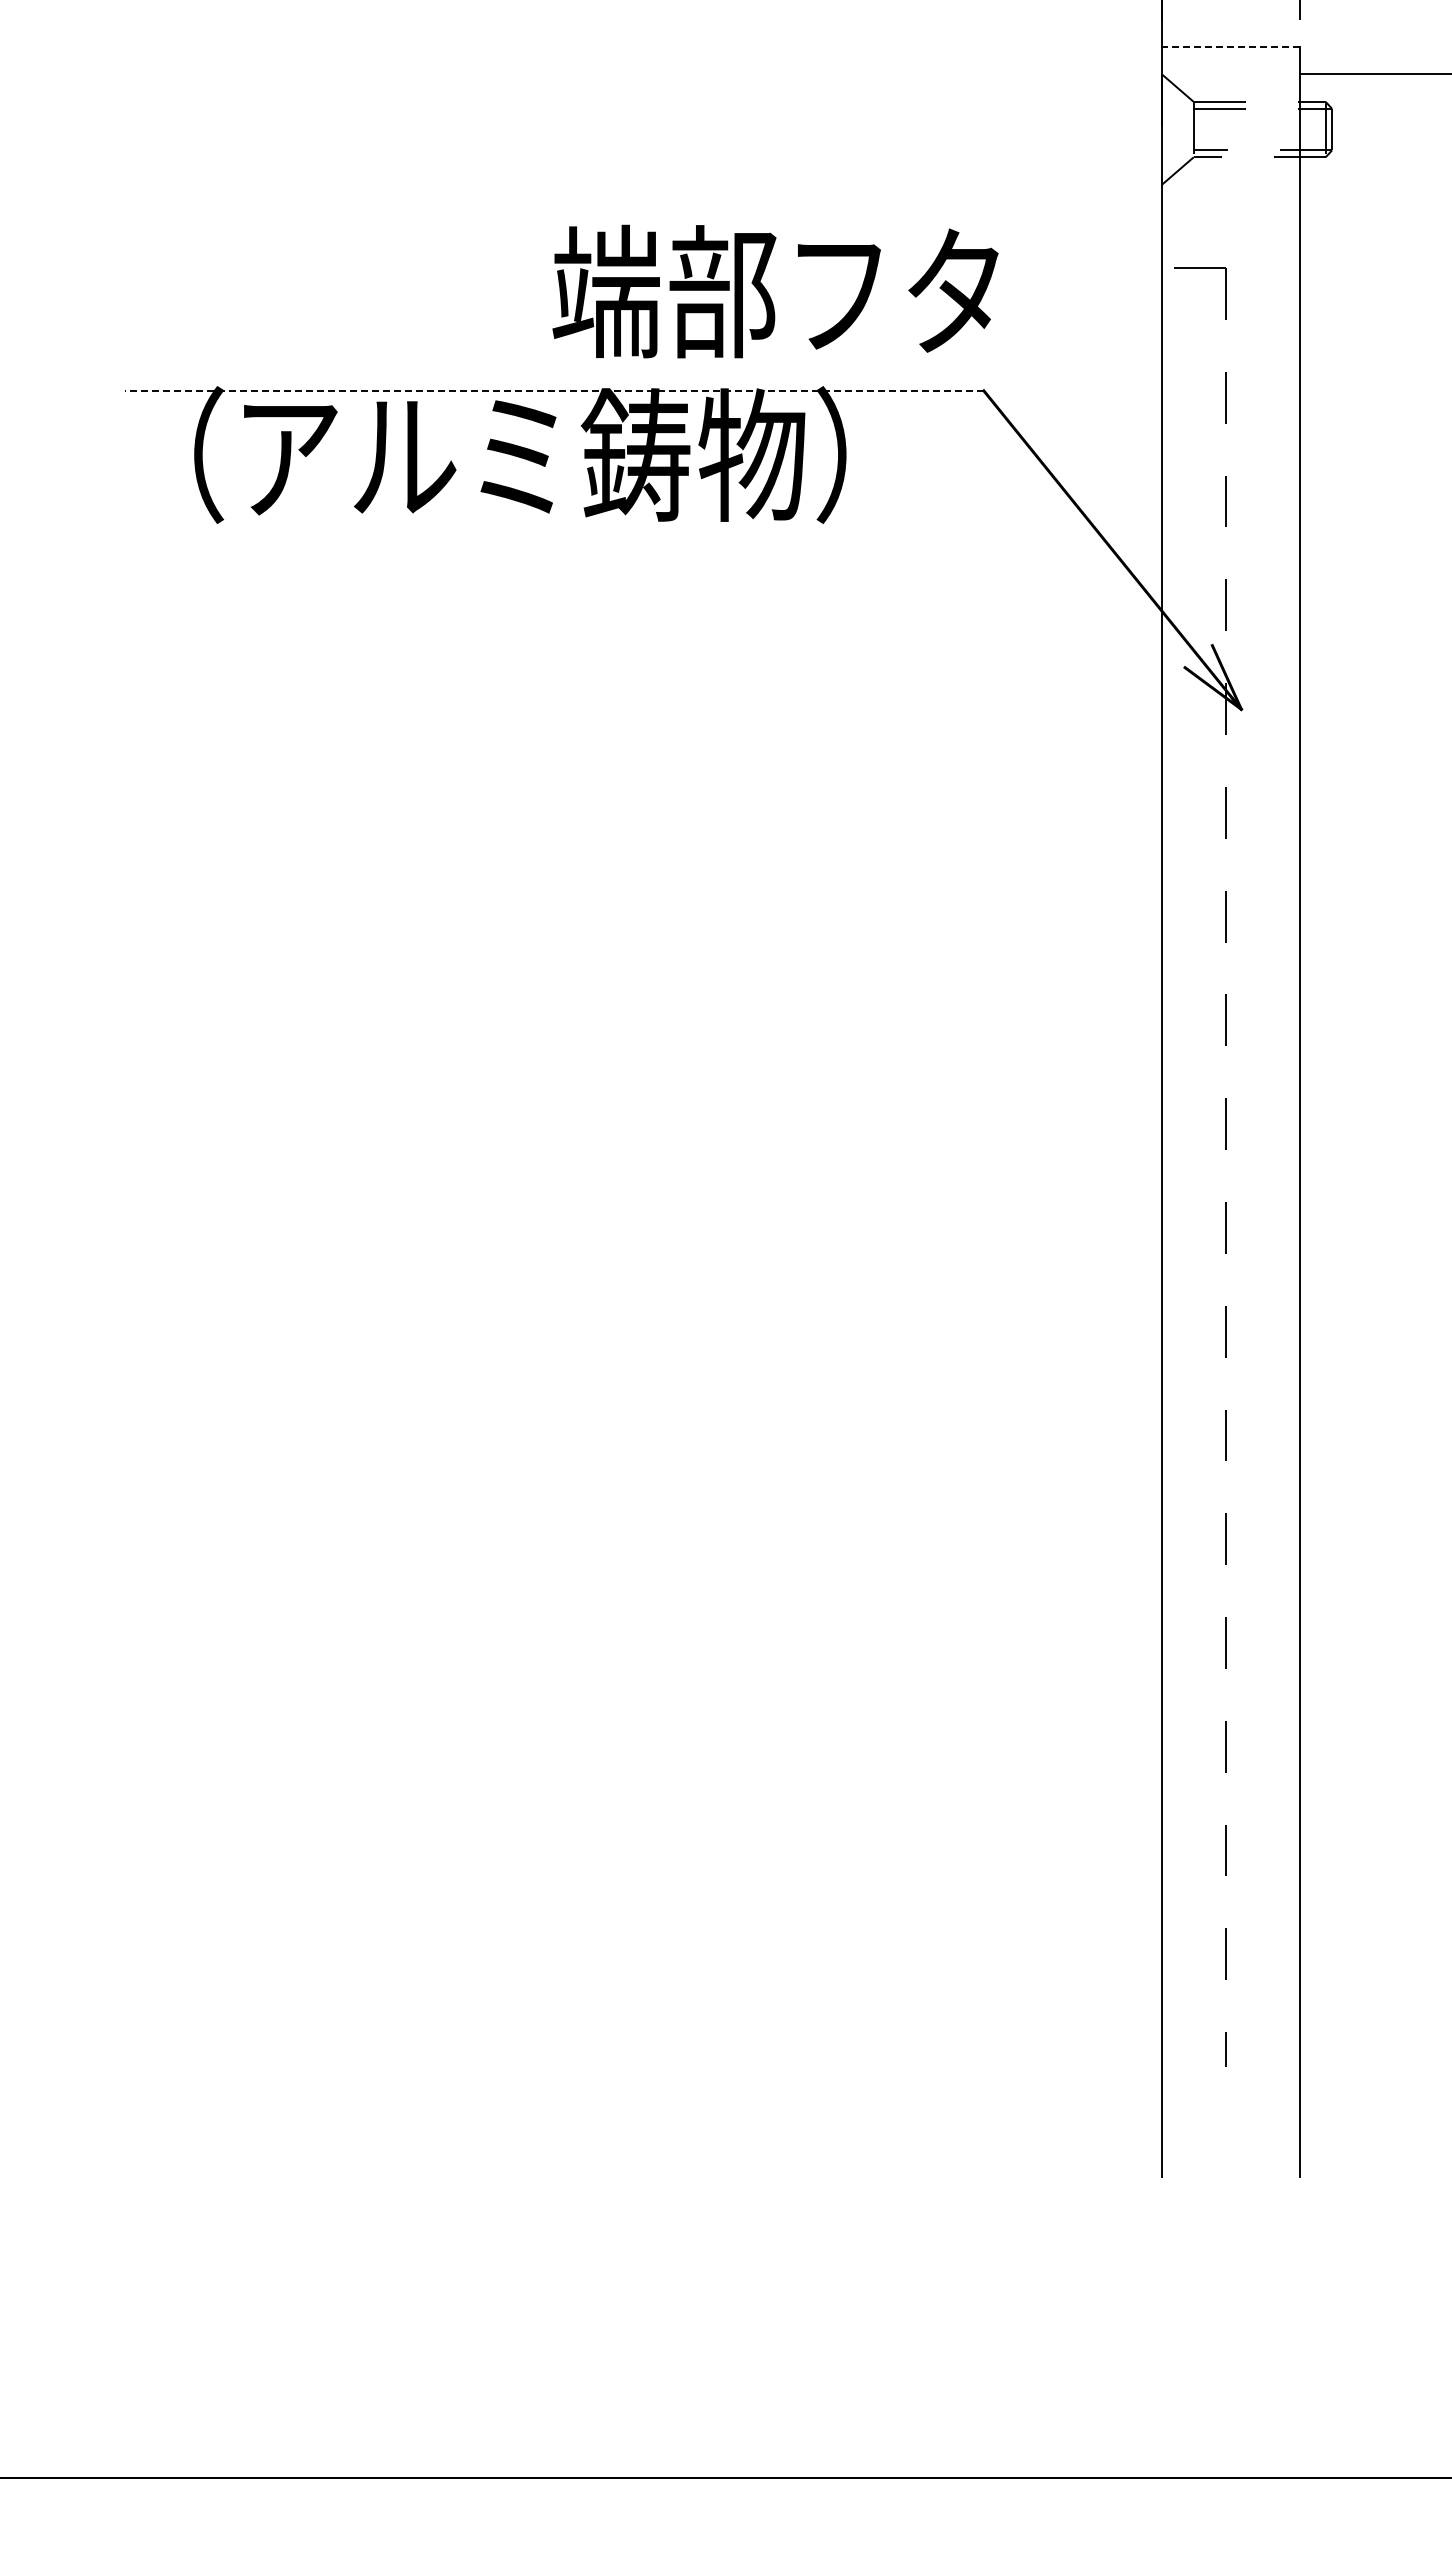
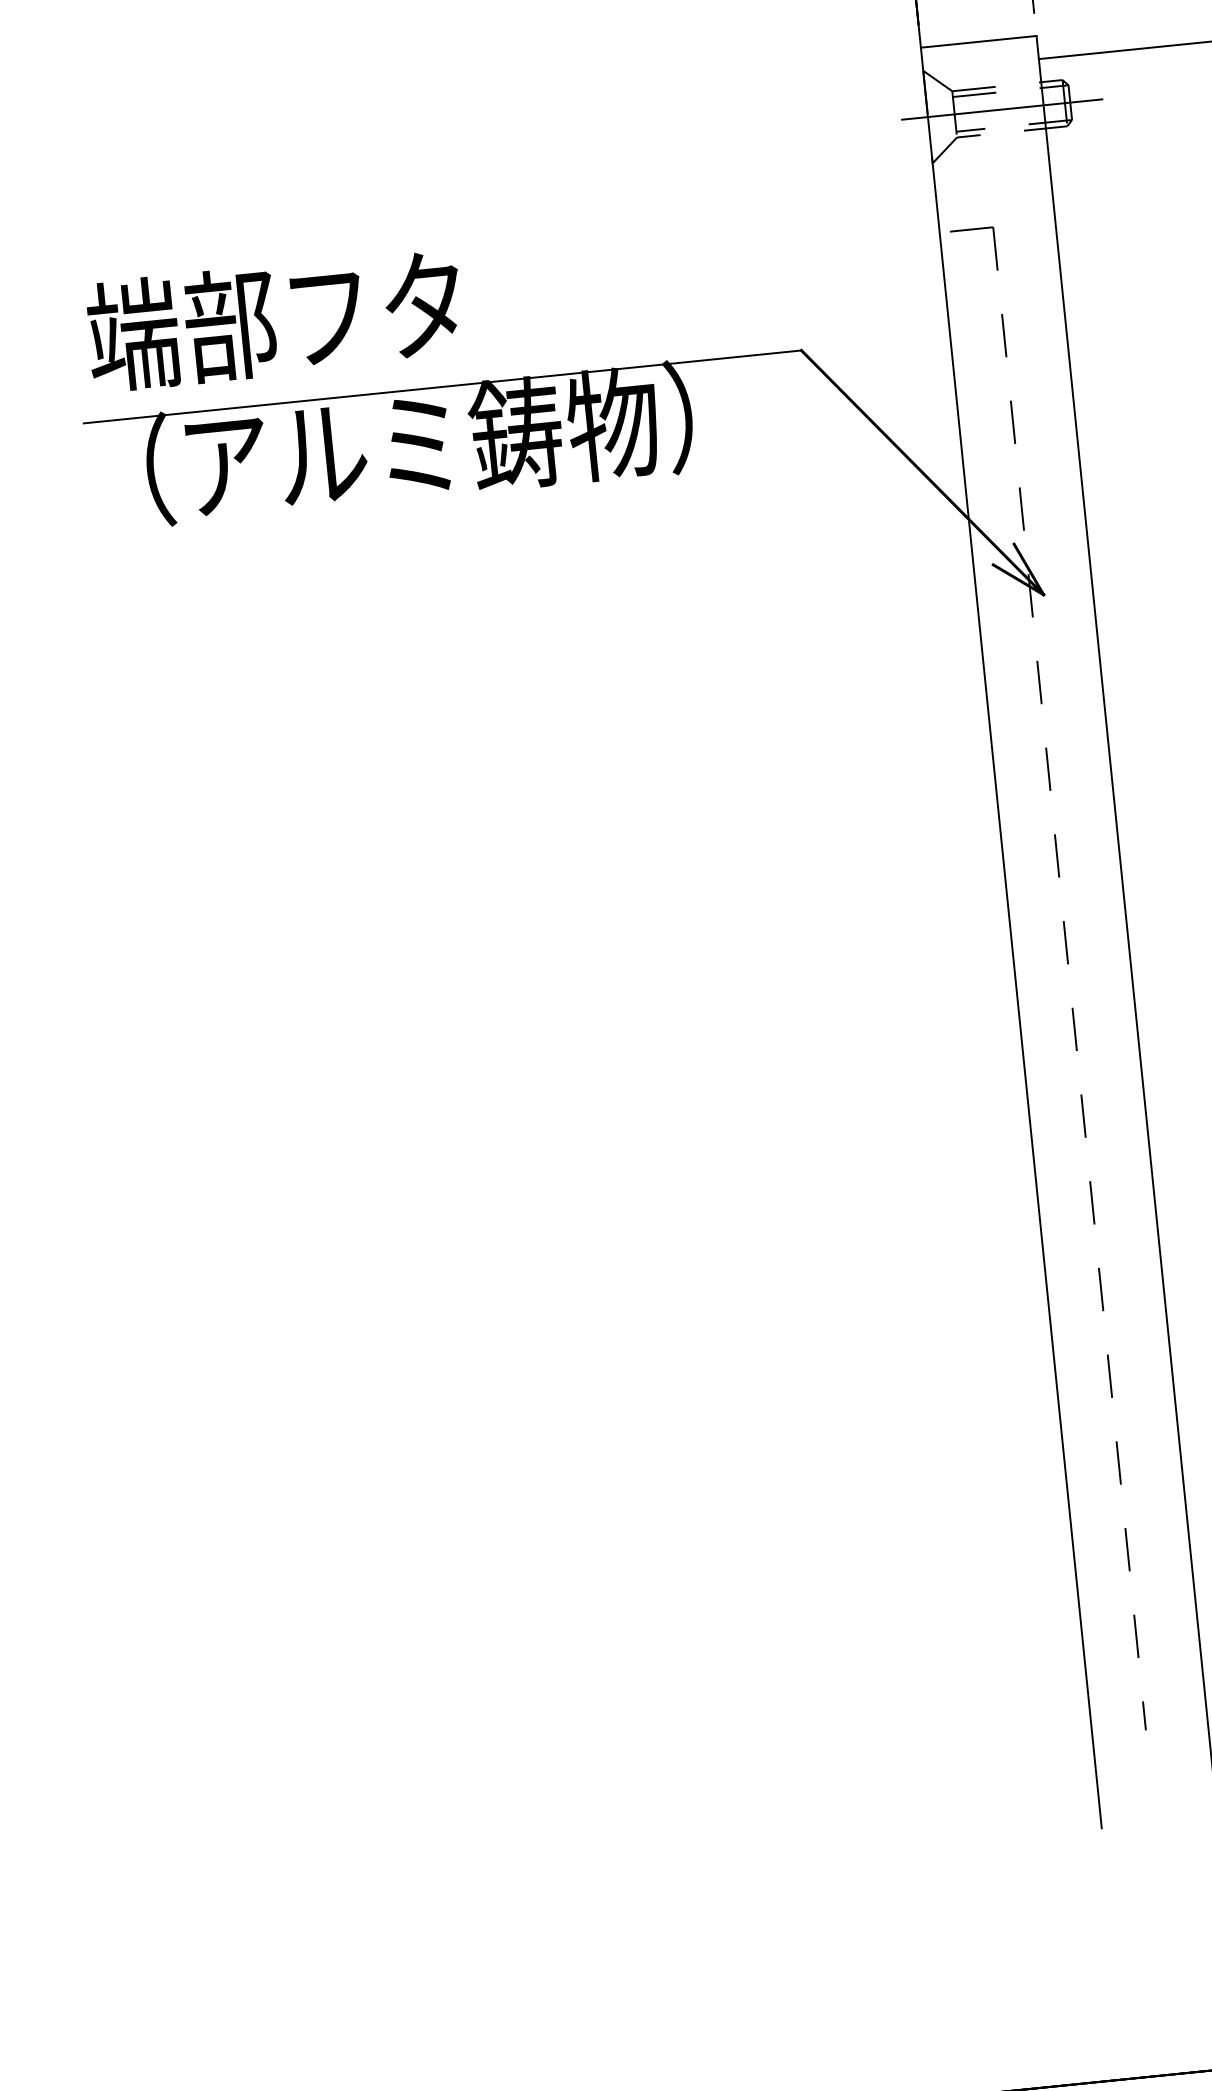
line: (1230, 46) -> (978, 41), dashed -> solid
line: (1250, 129) -> (1002, 109), added
text: (775, 291) -> (274, 320), moved
line: (553, 390) -> (441, 386), dashed -> solid

